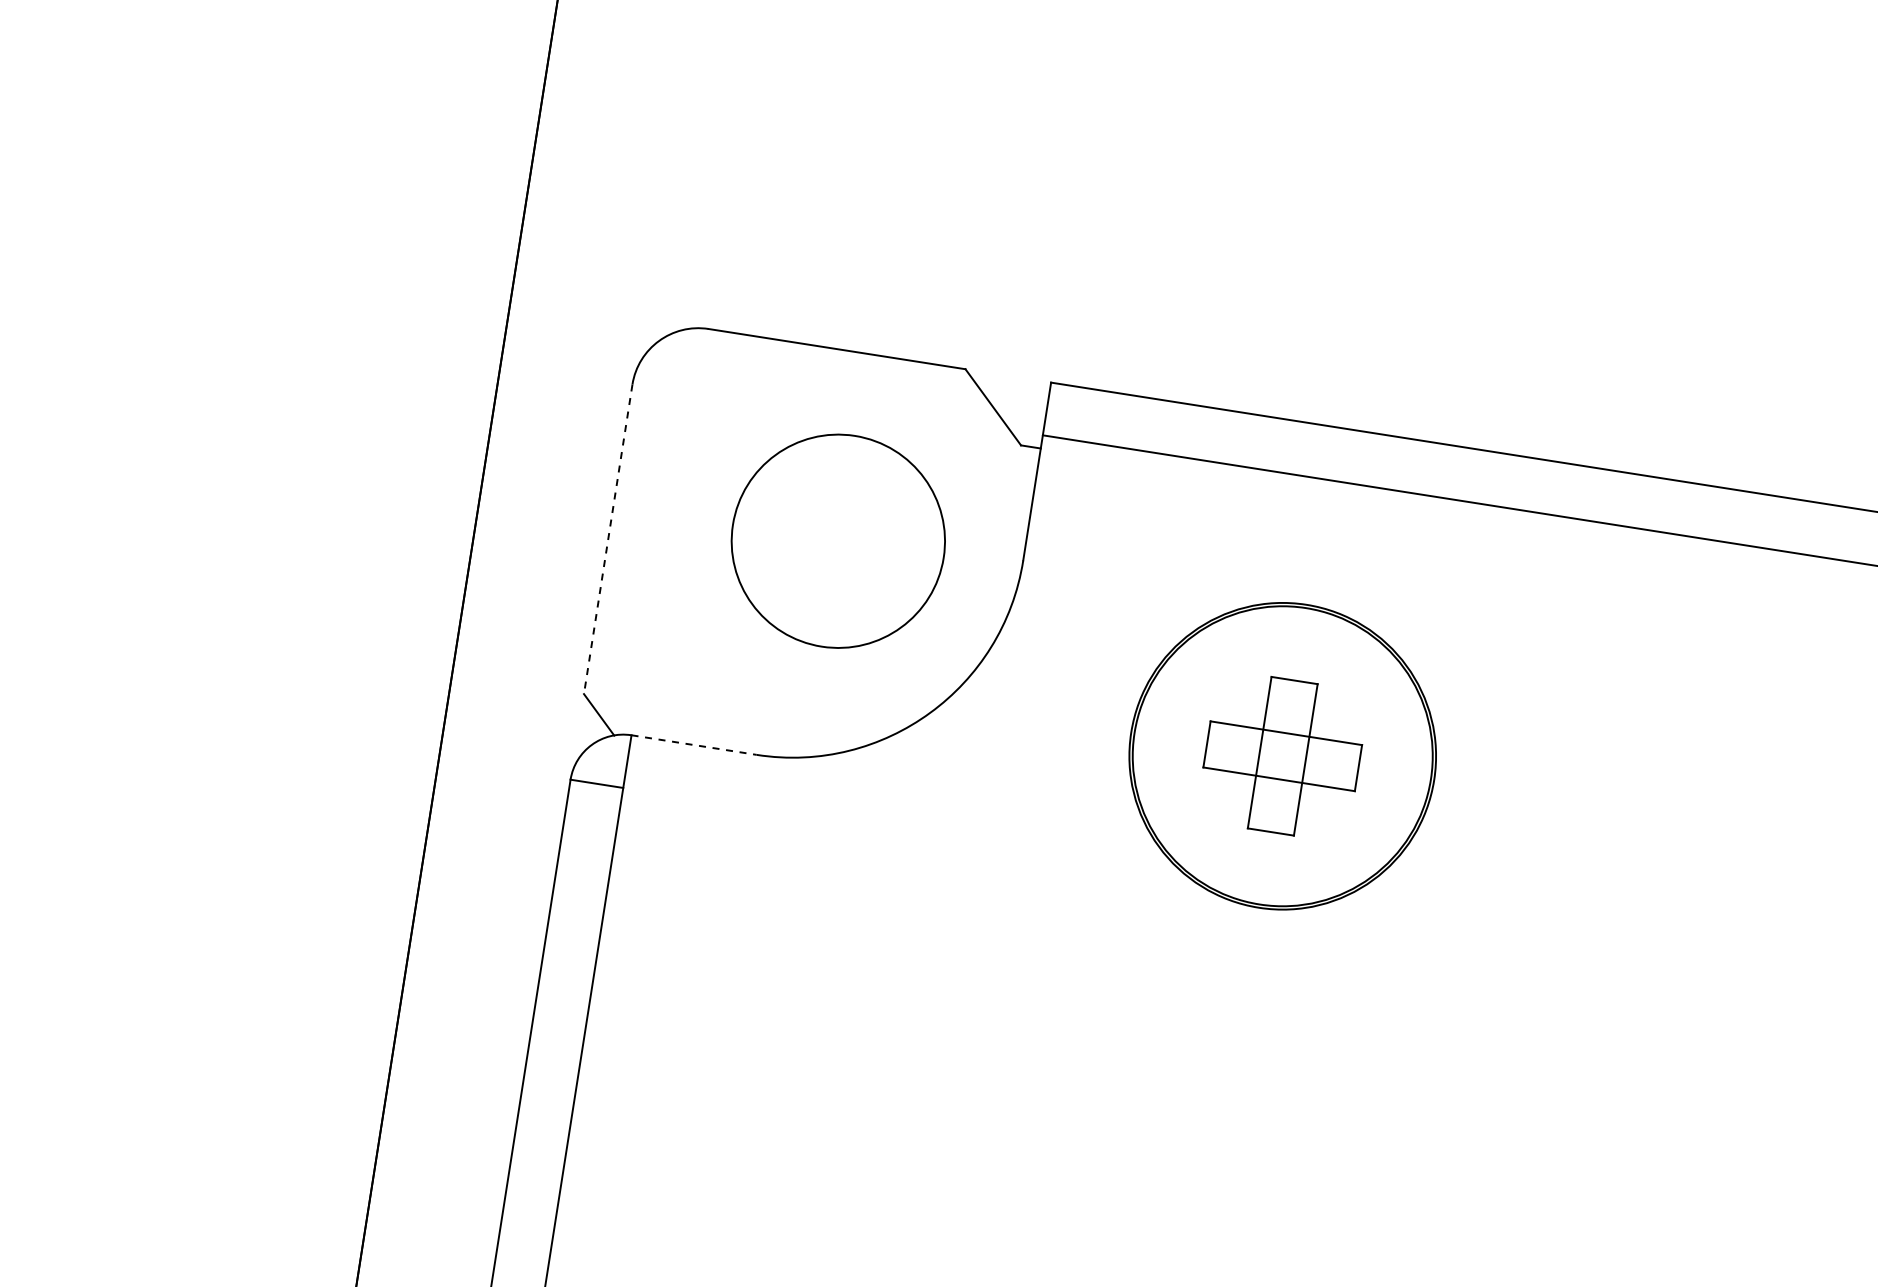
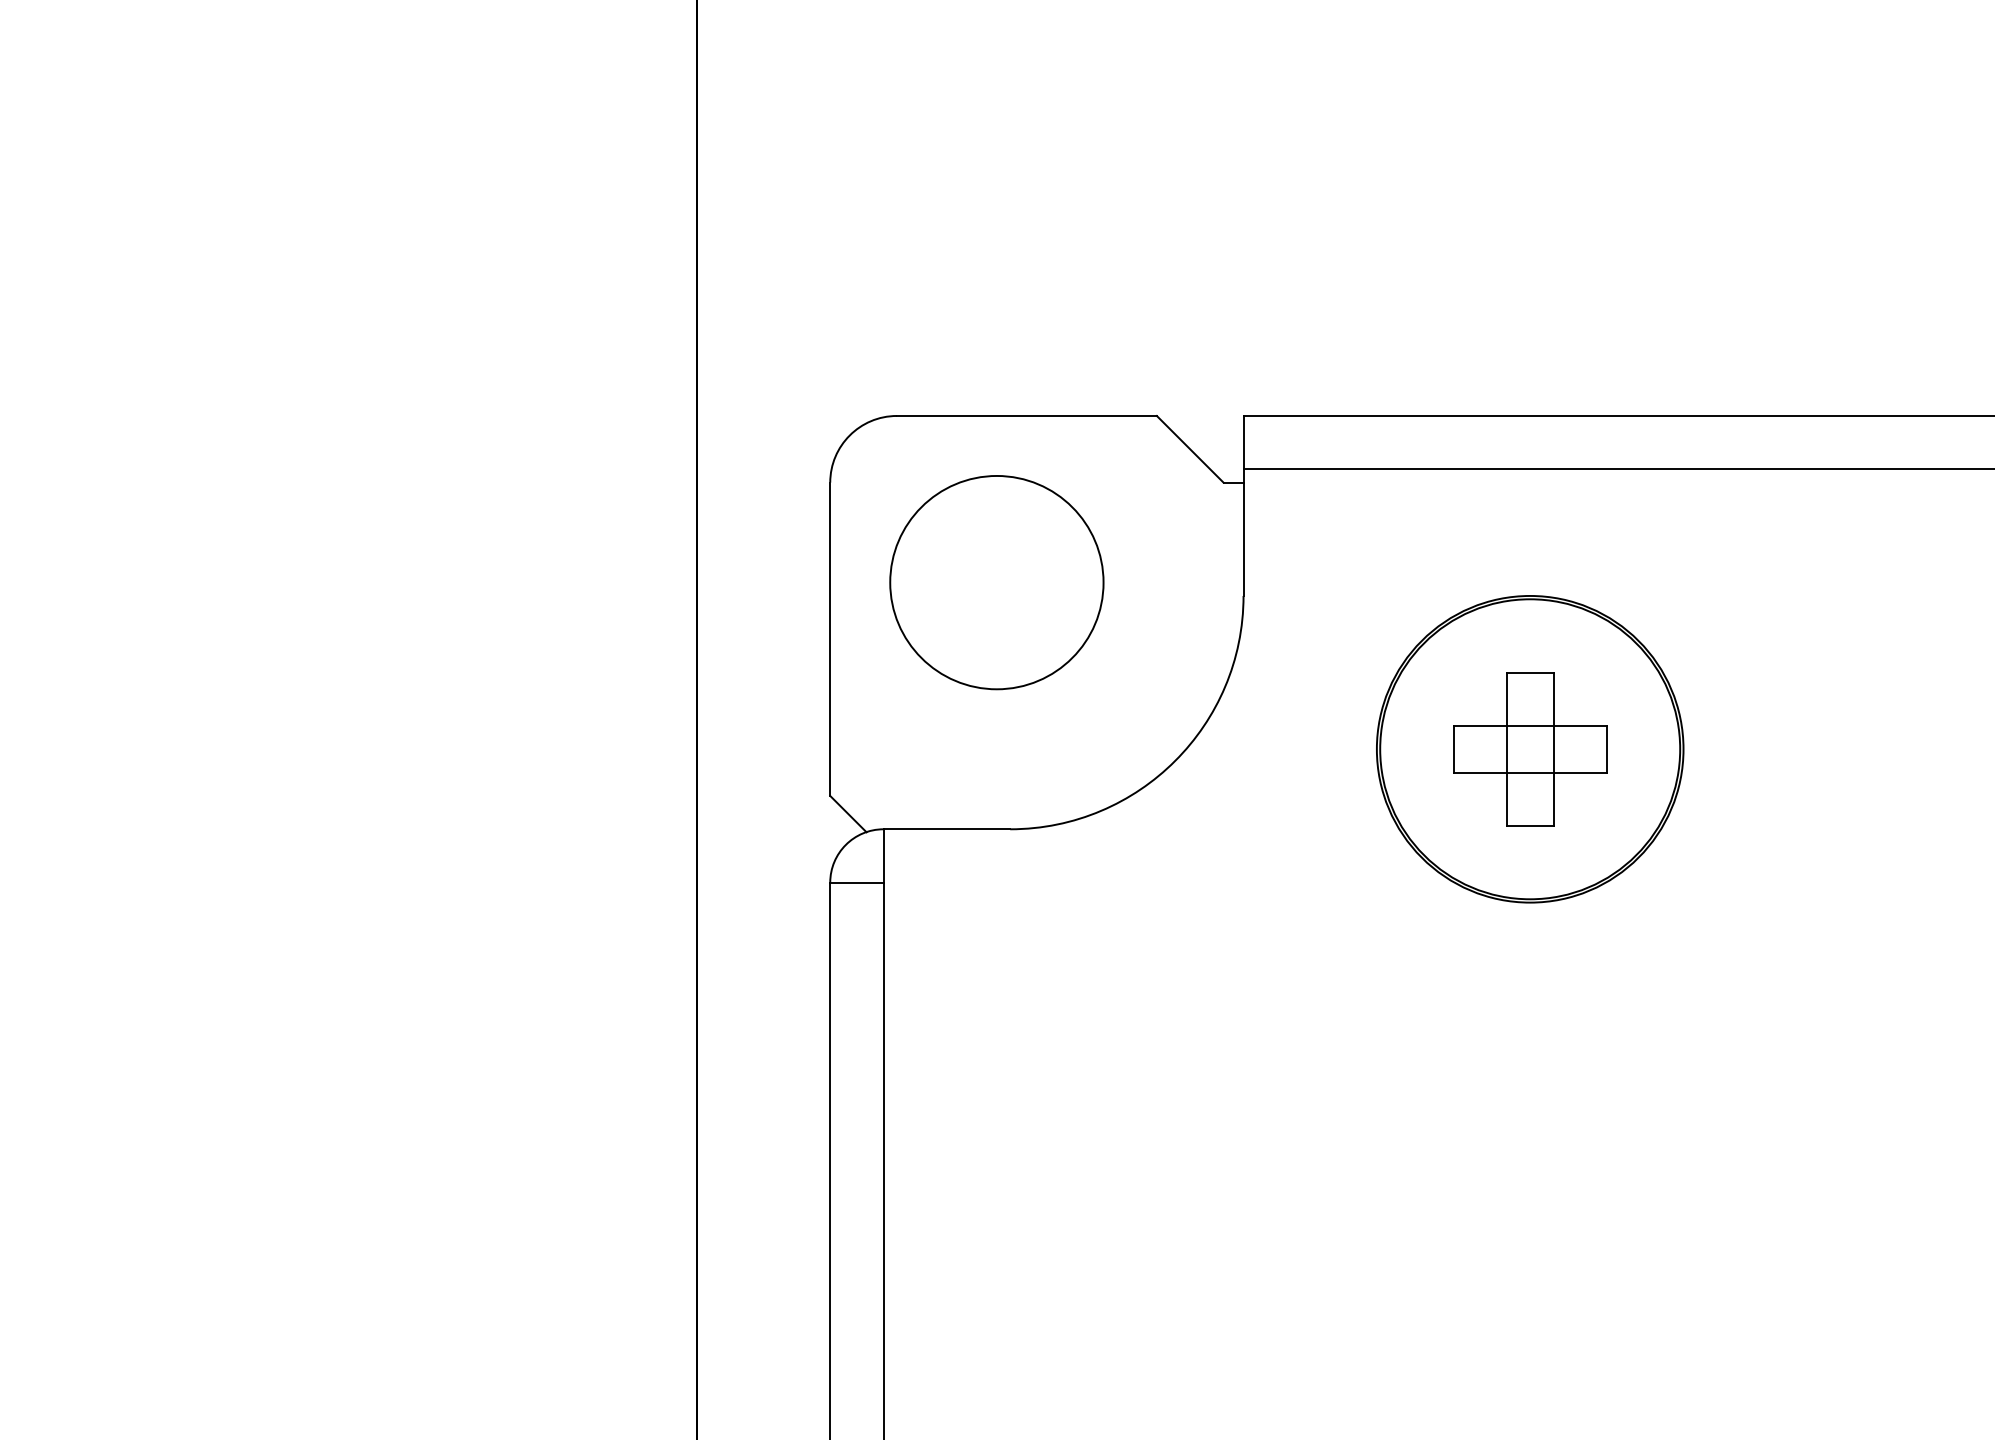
line: (608, 539) -> (830, 639), dashed -> solid
circle: (837, 541) -> (996, 582), moved
line: (694, 745) -> (947, 829), dashed -> solid

